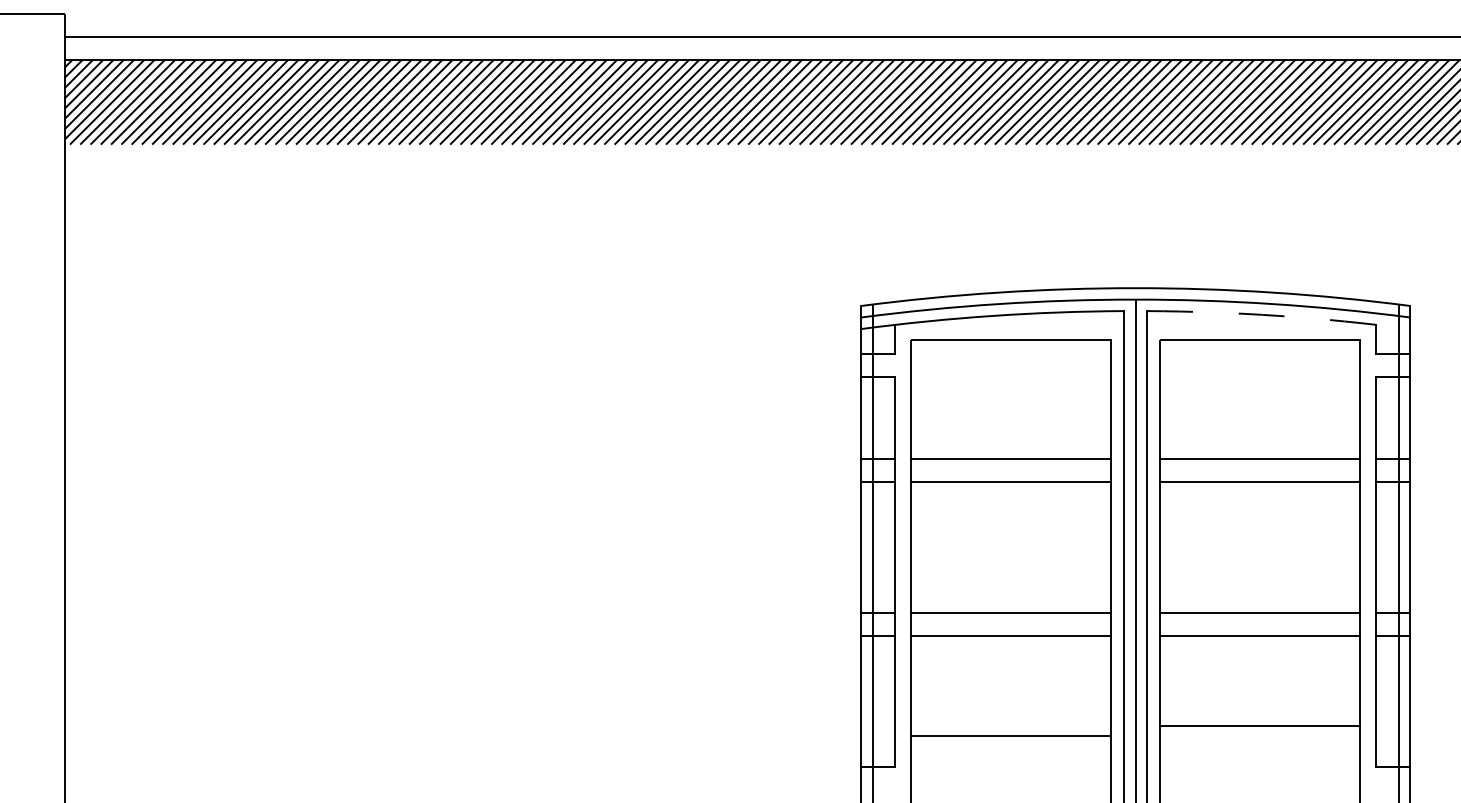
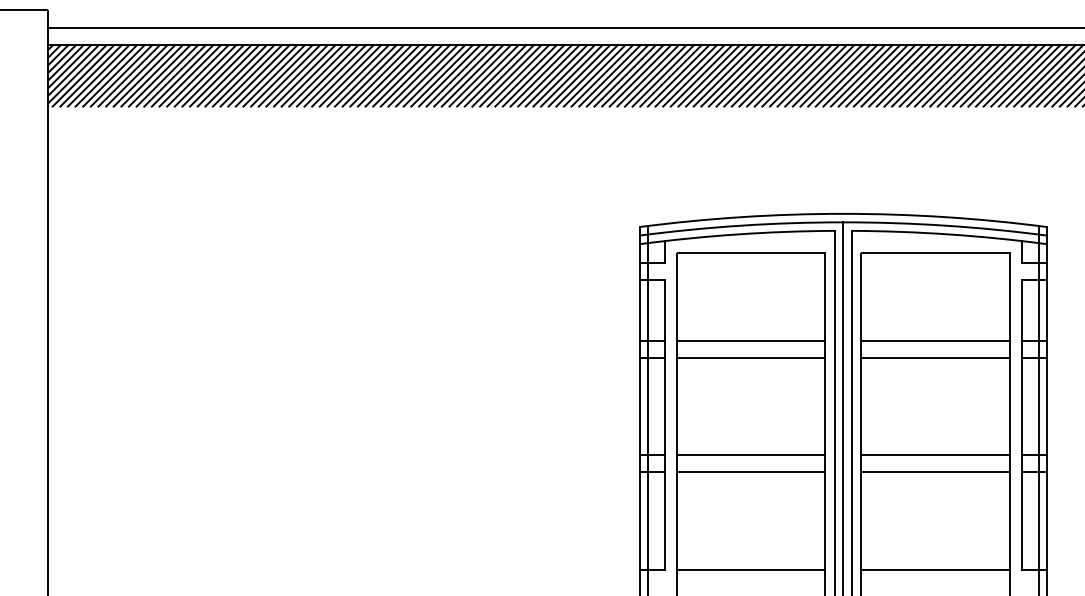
line: (1278, 315) -> (949, 234), dashed -> solid
line: (1259, 726) -> (935, 569), moved
line: (1010, 736) -> (750, 569), moved

